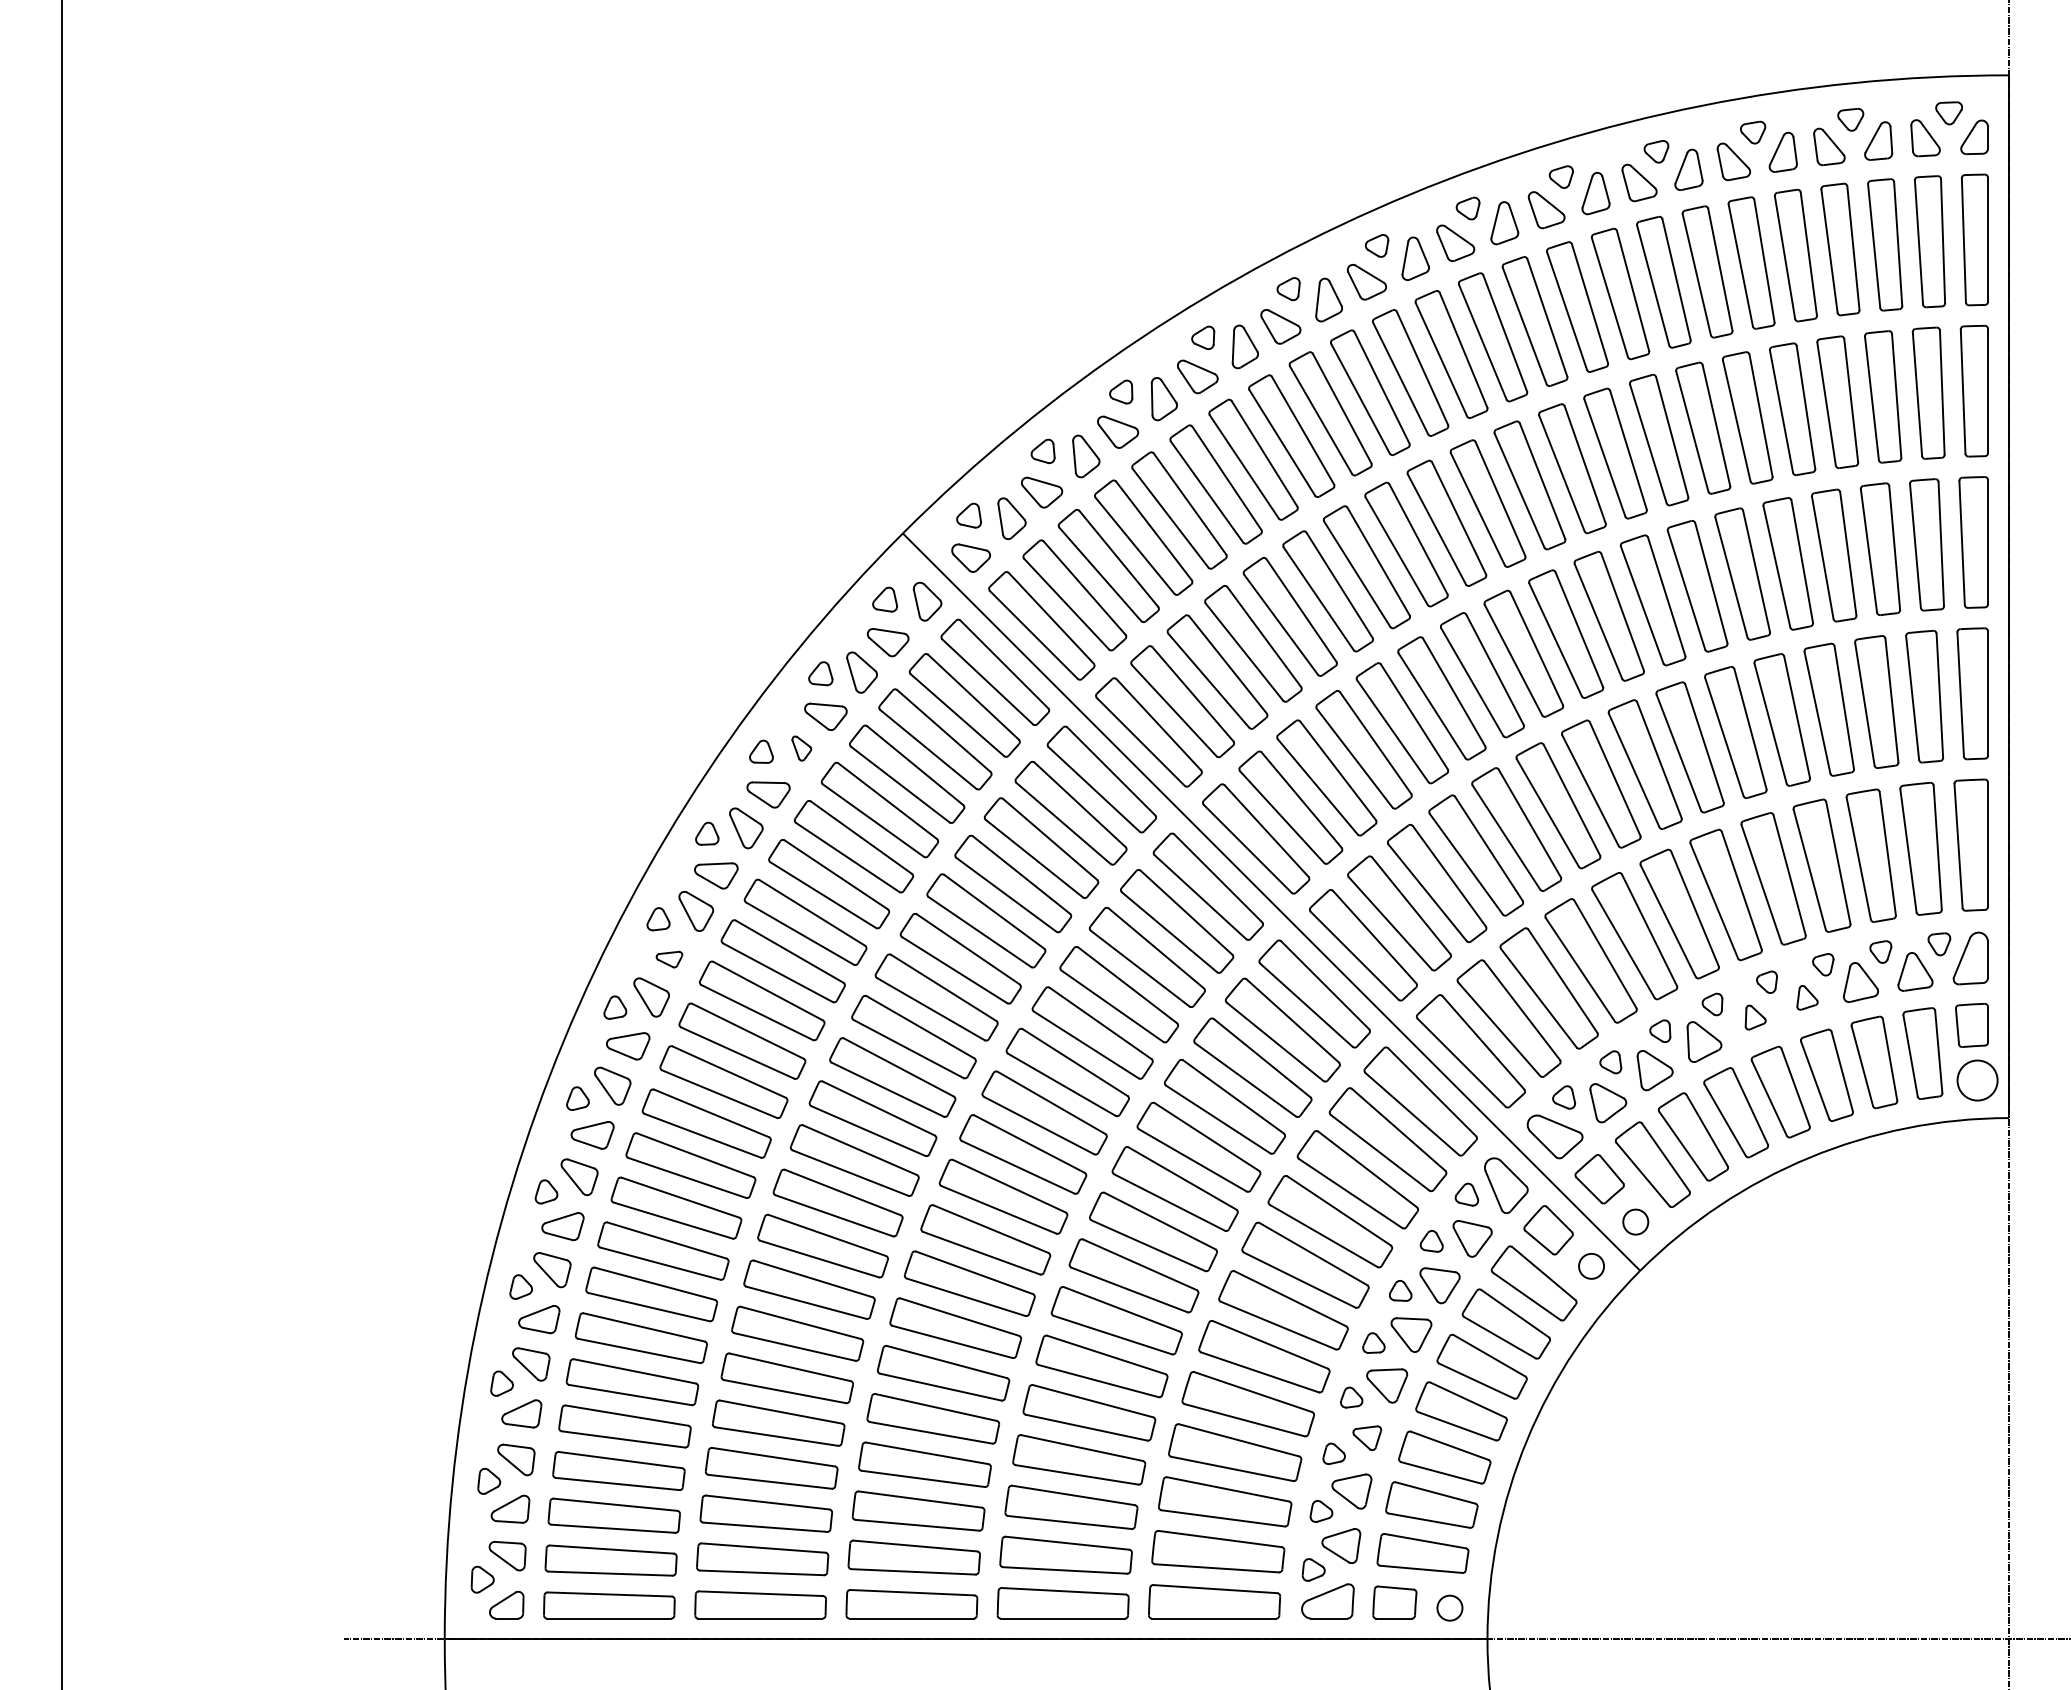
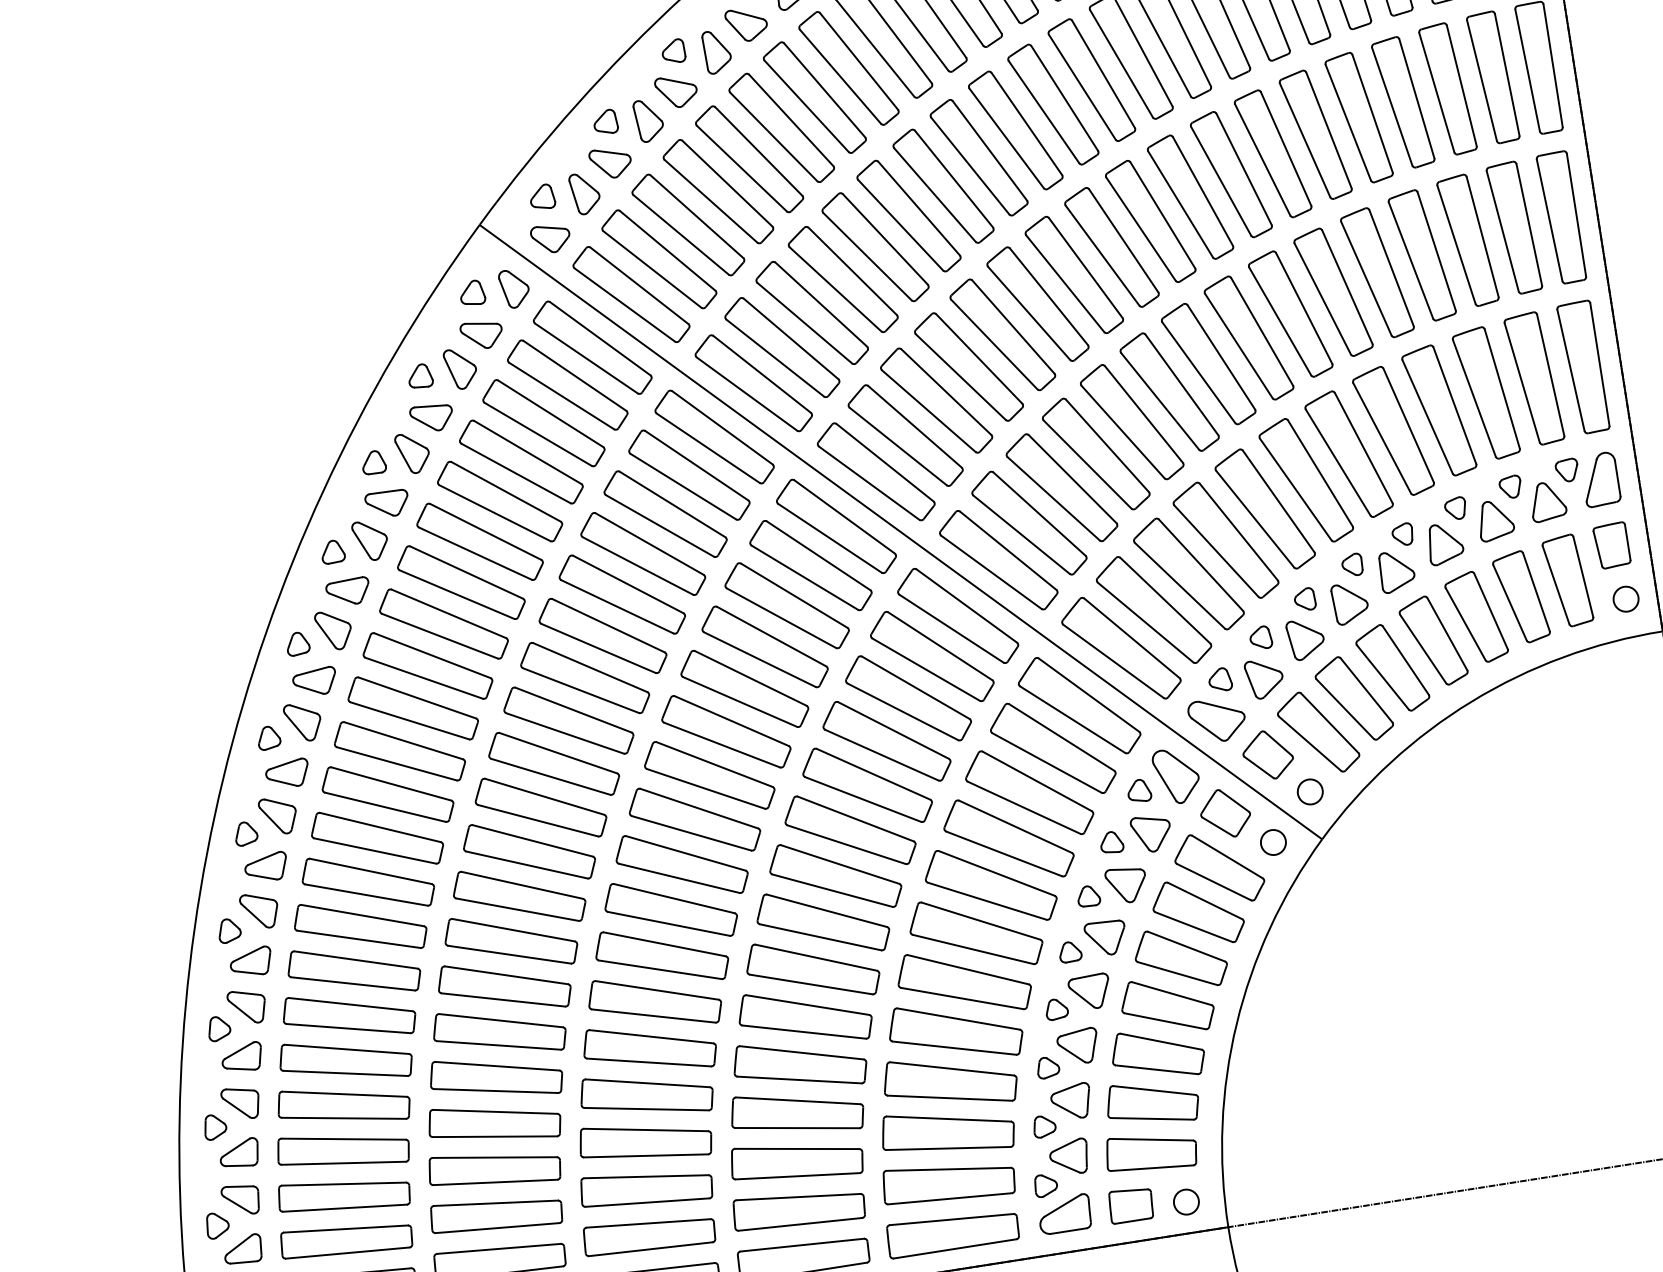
part: (801, 748) -> (412, 453), size x1.67
part: (669, 959) -> (315, 681), size x1.67
part: (1807, 997) -> (1445, 543), size x1.67
part: (1755, 1017) -> (1396, 571), size x1.67
circle: (1977, 1080) -> (1625, 599), size x0.62
part: (1367, 1438) -> (1078, 1047), size x1.43

